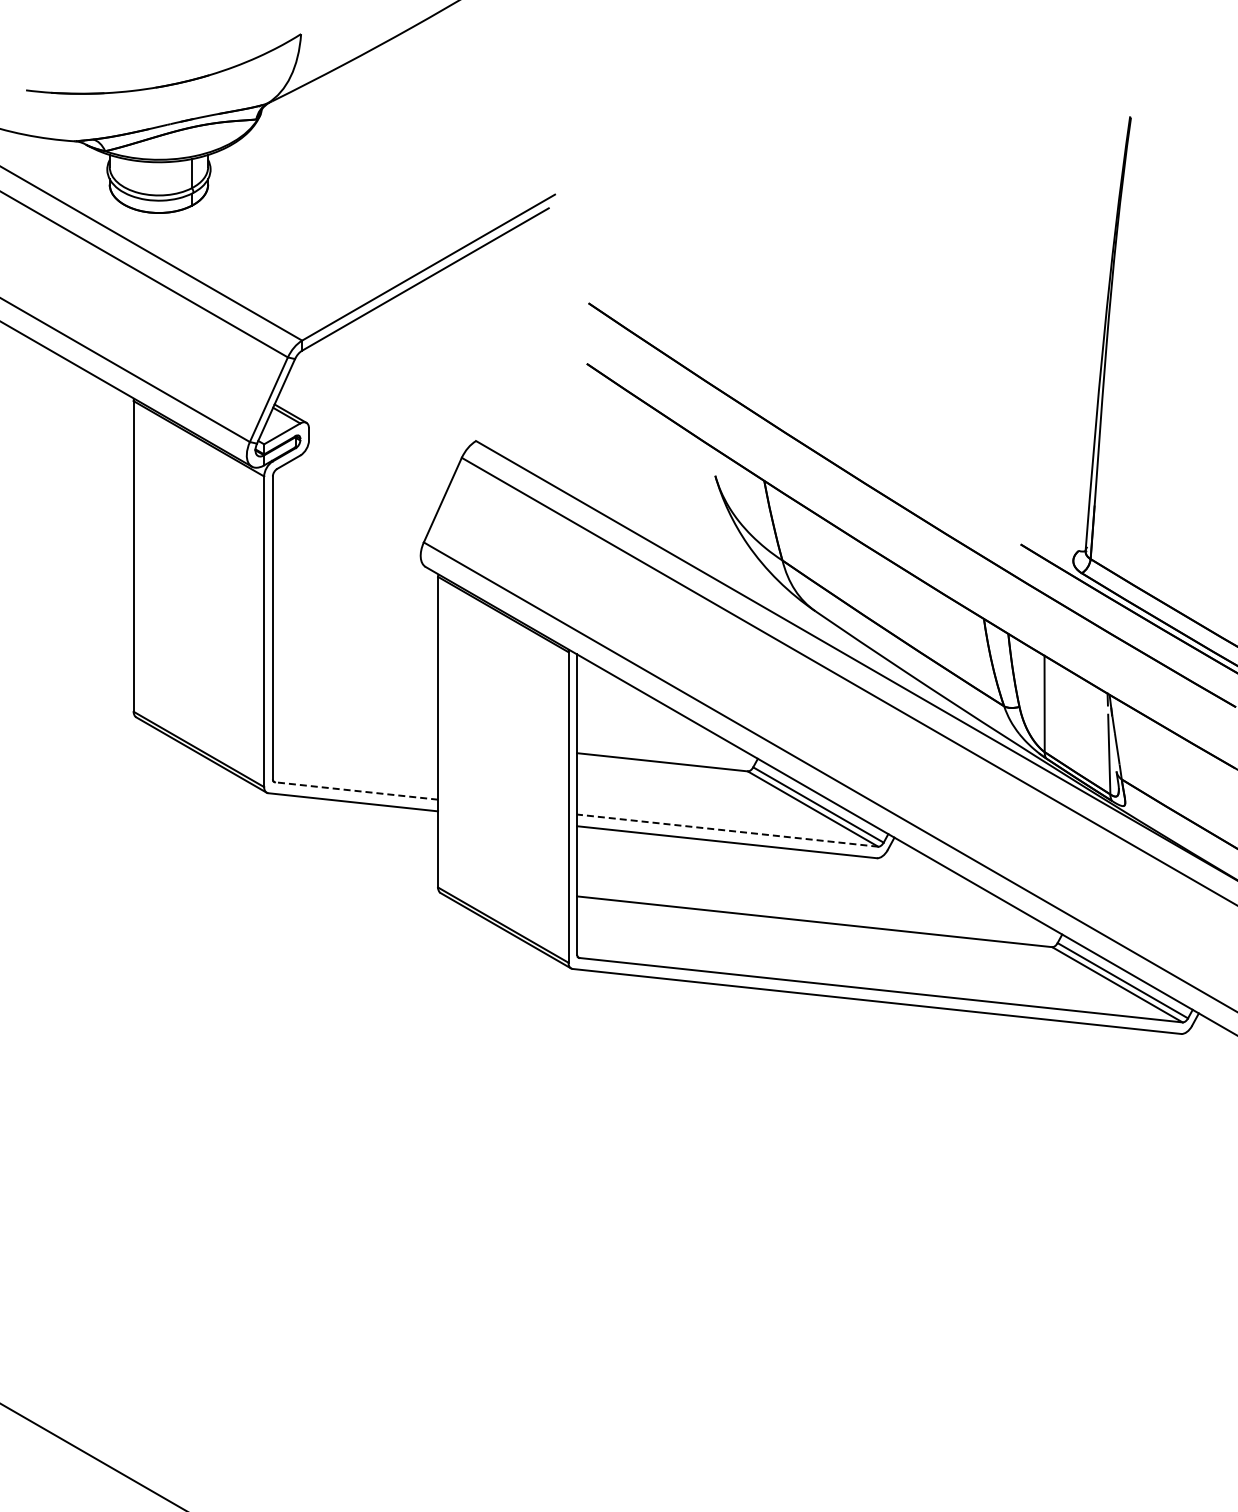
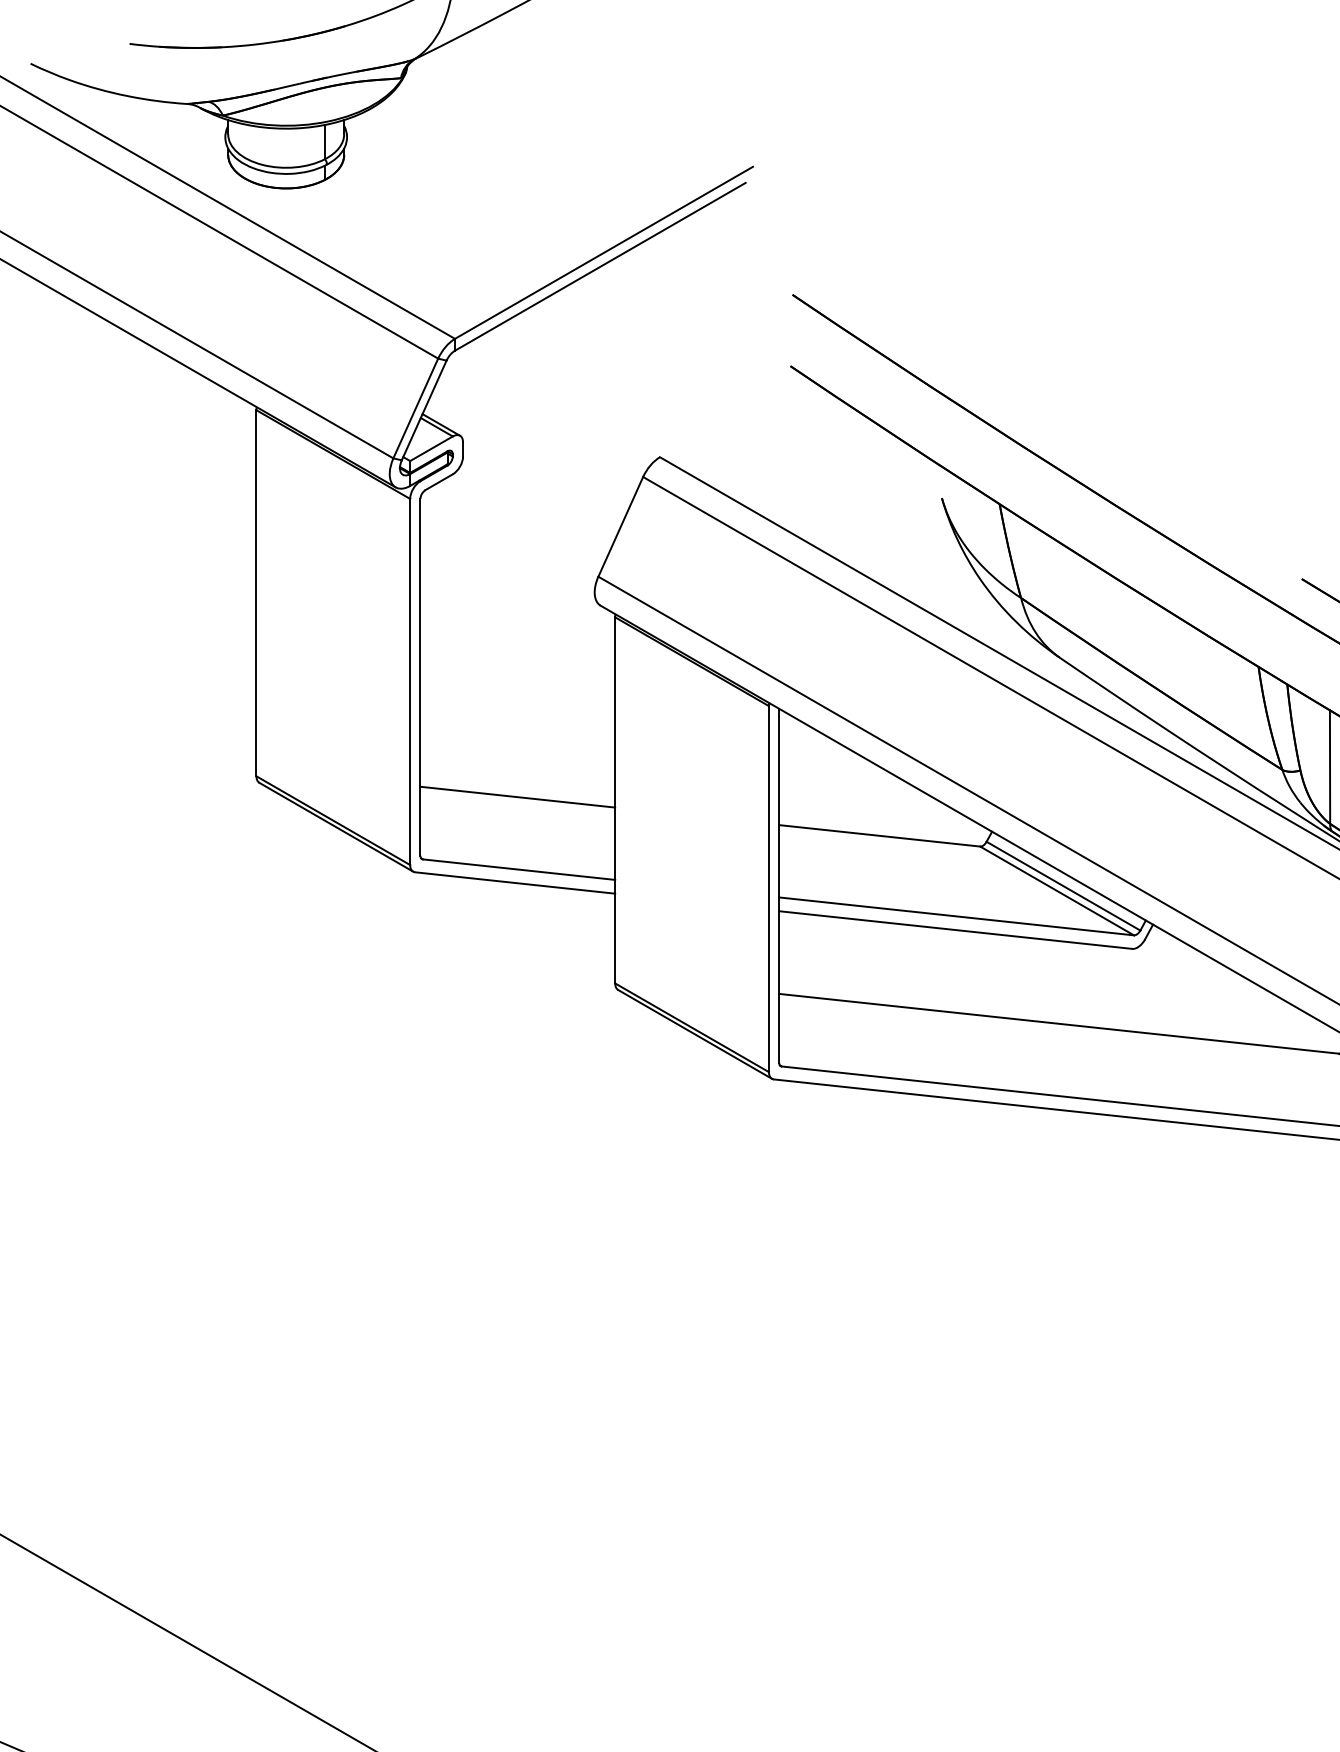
line: (355, 729) -> (517, 797), added
line: (356, 790) -> (519, 869), dashed -> solid
line: (727, 830) -> (956, 916), dashed -> solid

